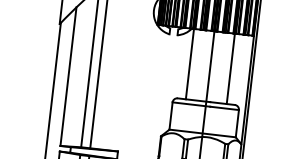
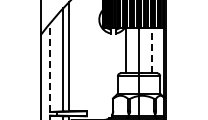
line: (231, 68) -> (152, 50), solid -> dashed
line: (69, 76) -> (50, 67), solid -> dashed

